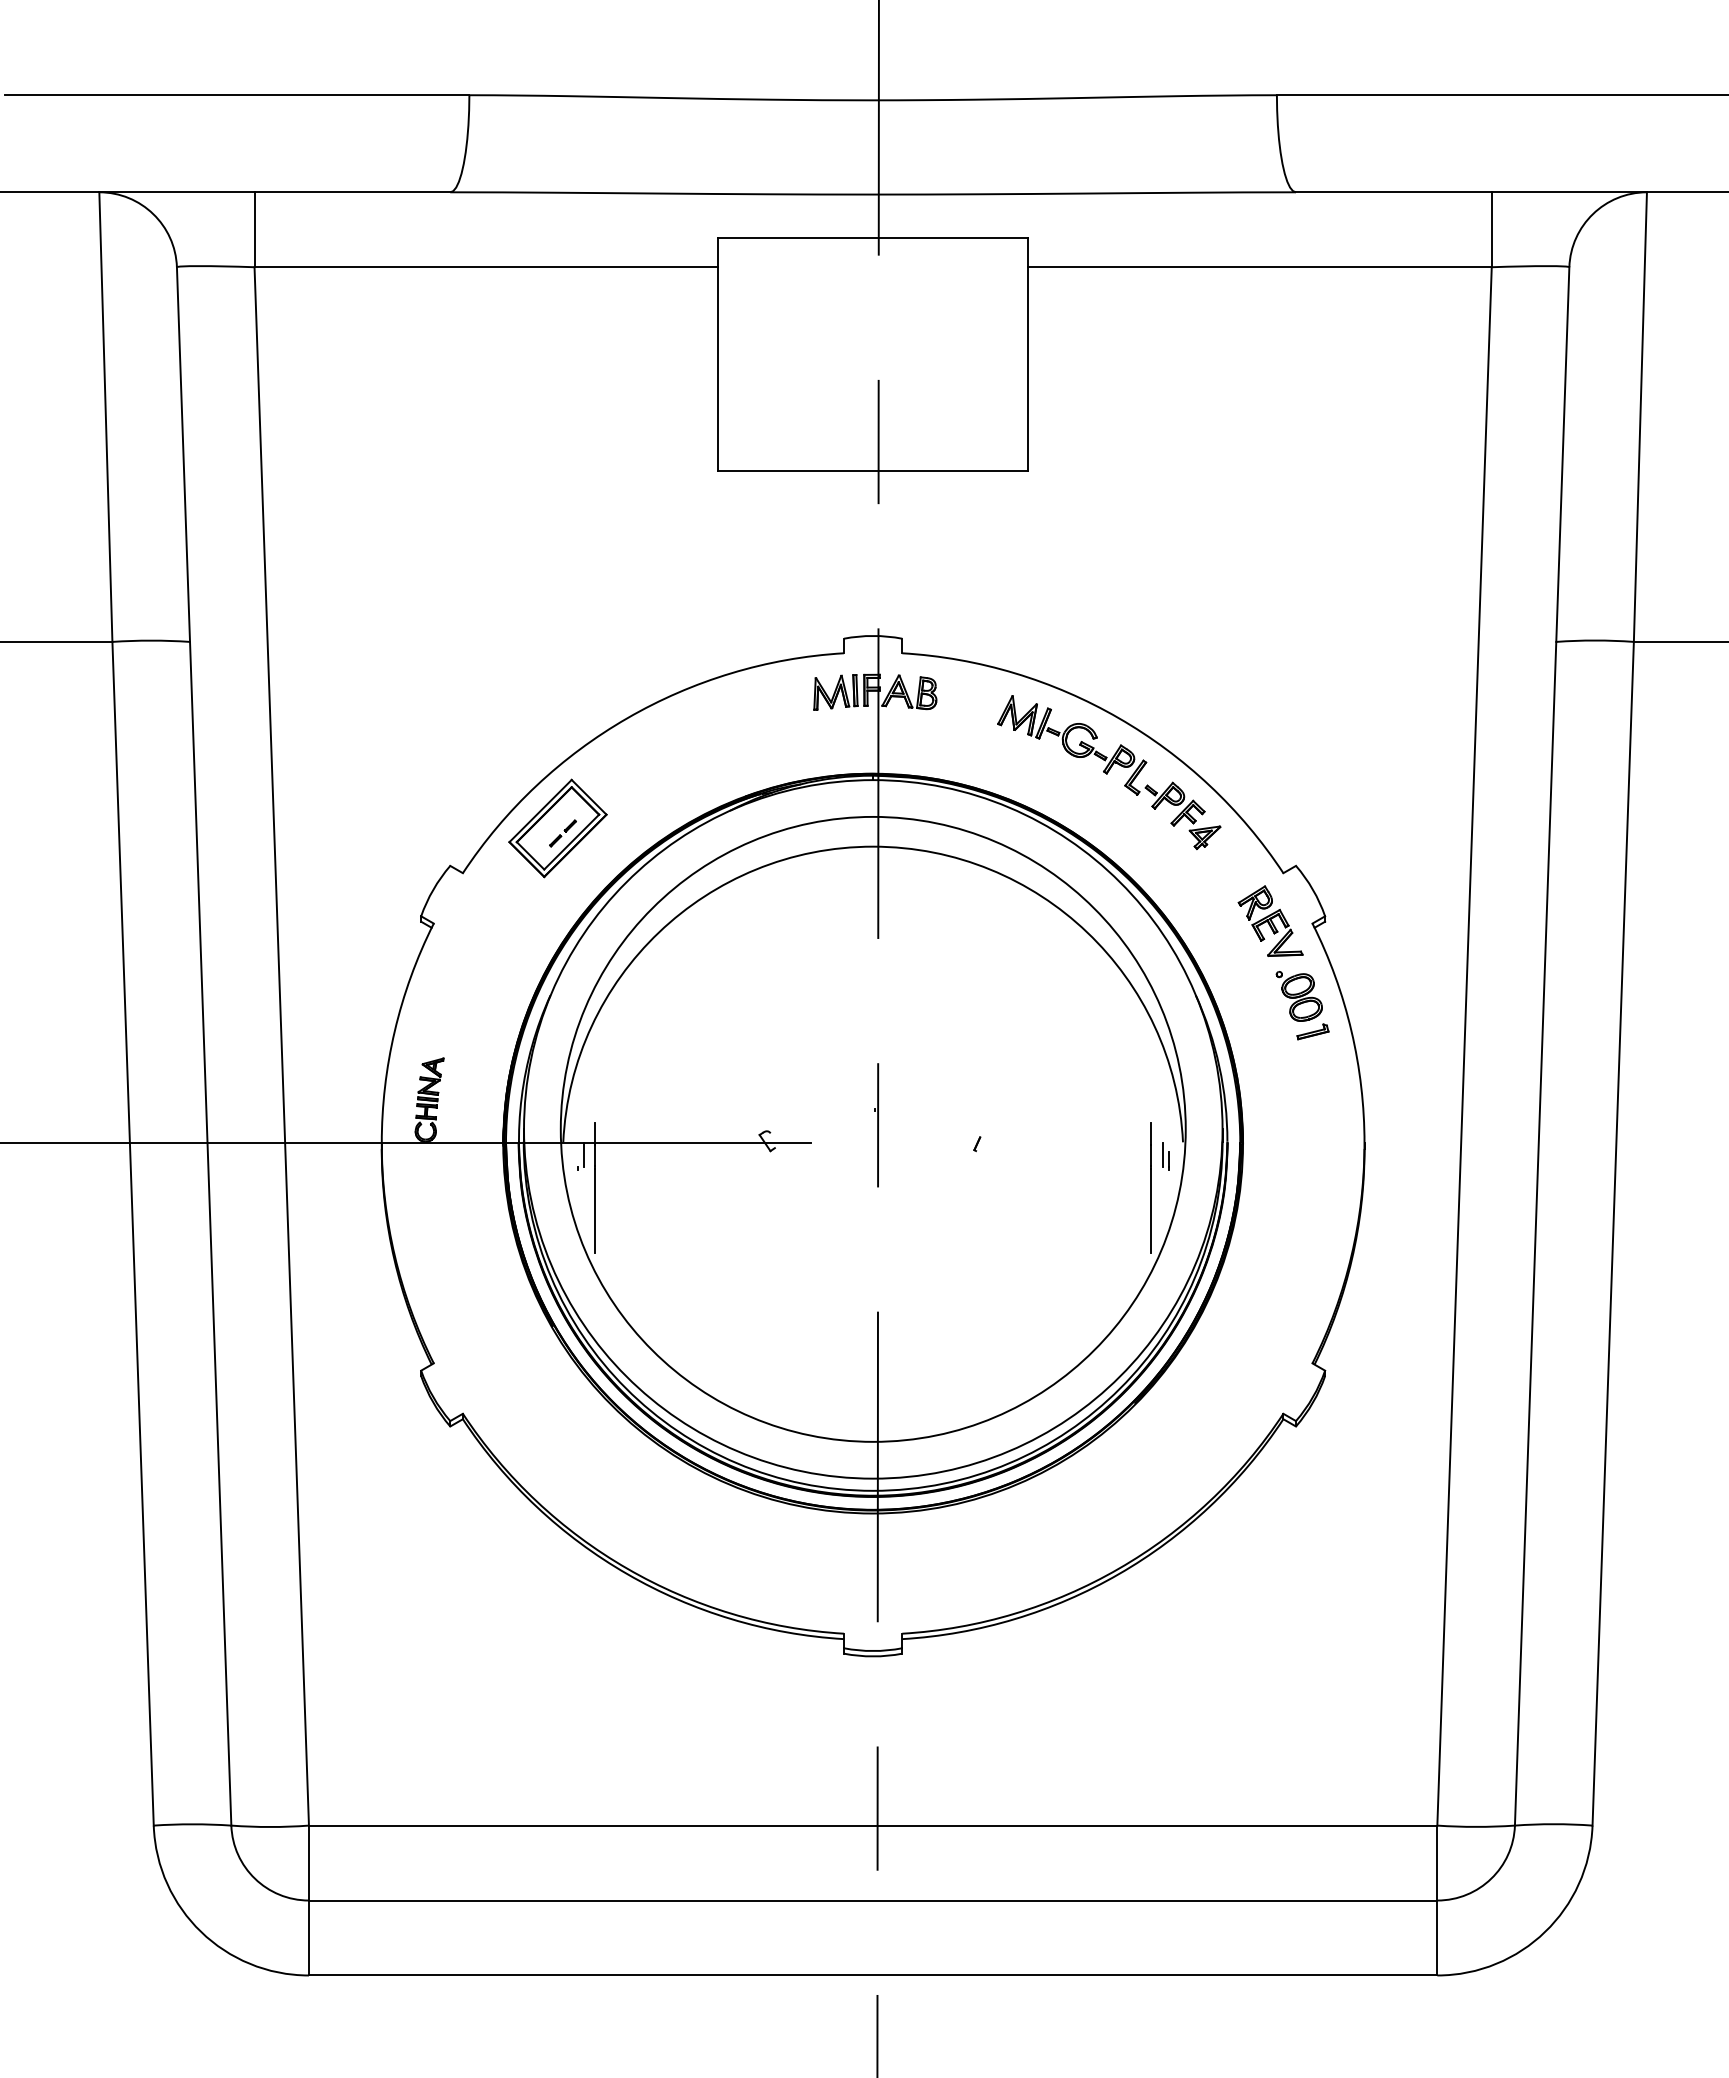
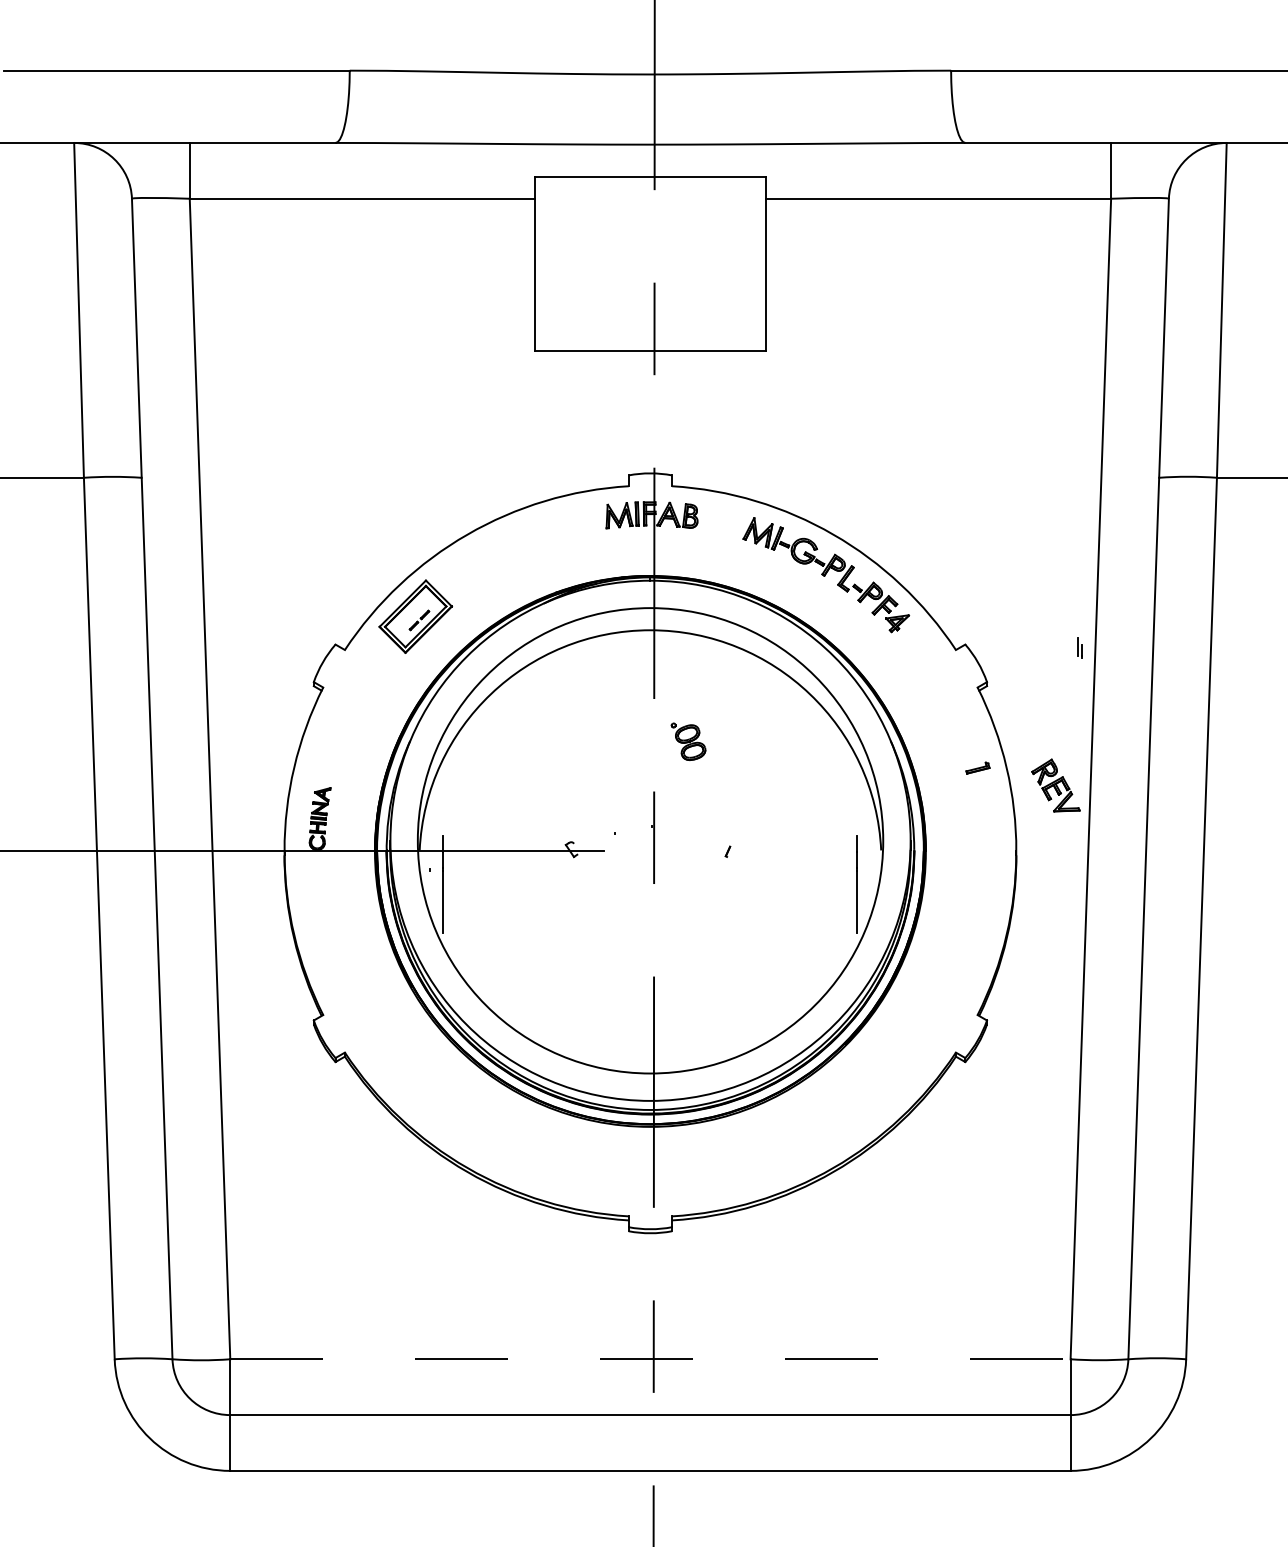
part: (1270, 920) -> (1055, 785), moved
part: (1298, 996) -> (687, 741), moved
line: (583, 1155) -> (434, 860), removed
part: (1165, 1156) -> (1079, 648), moved
line: (873, 1825) -> (650, 1359), solid -> dashed

